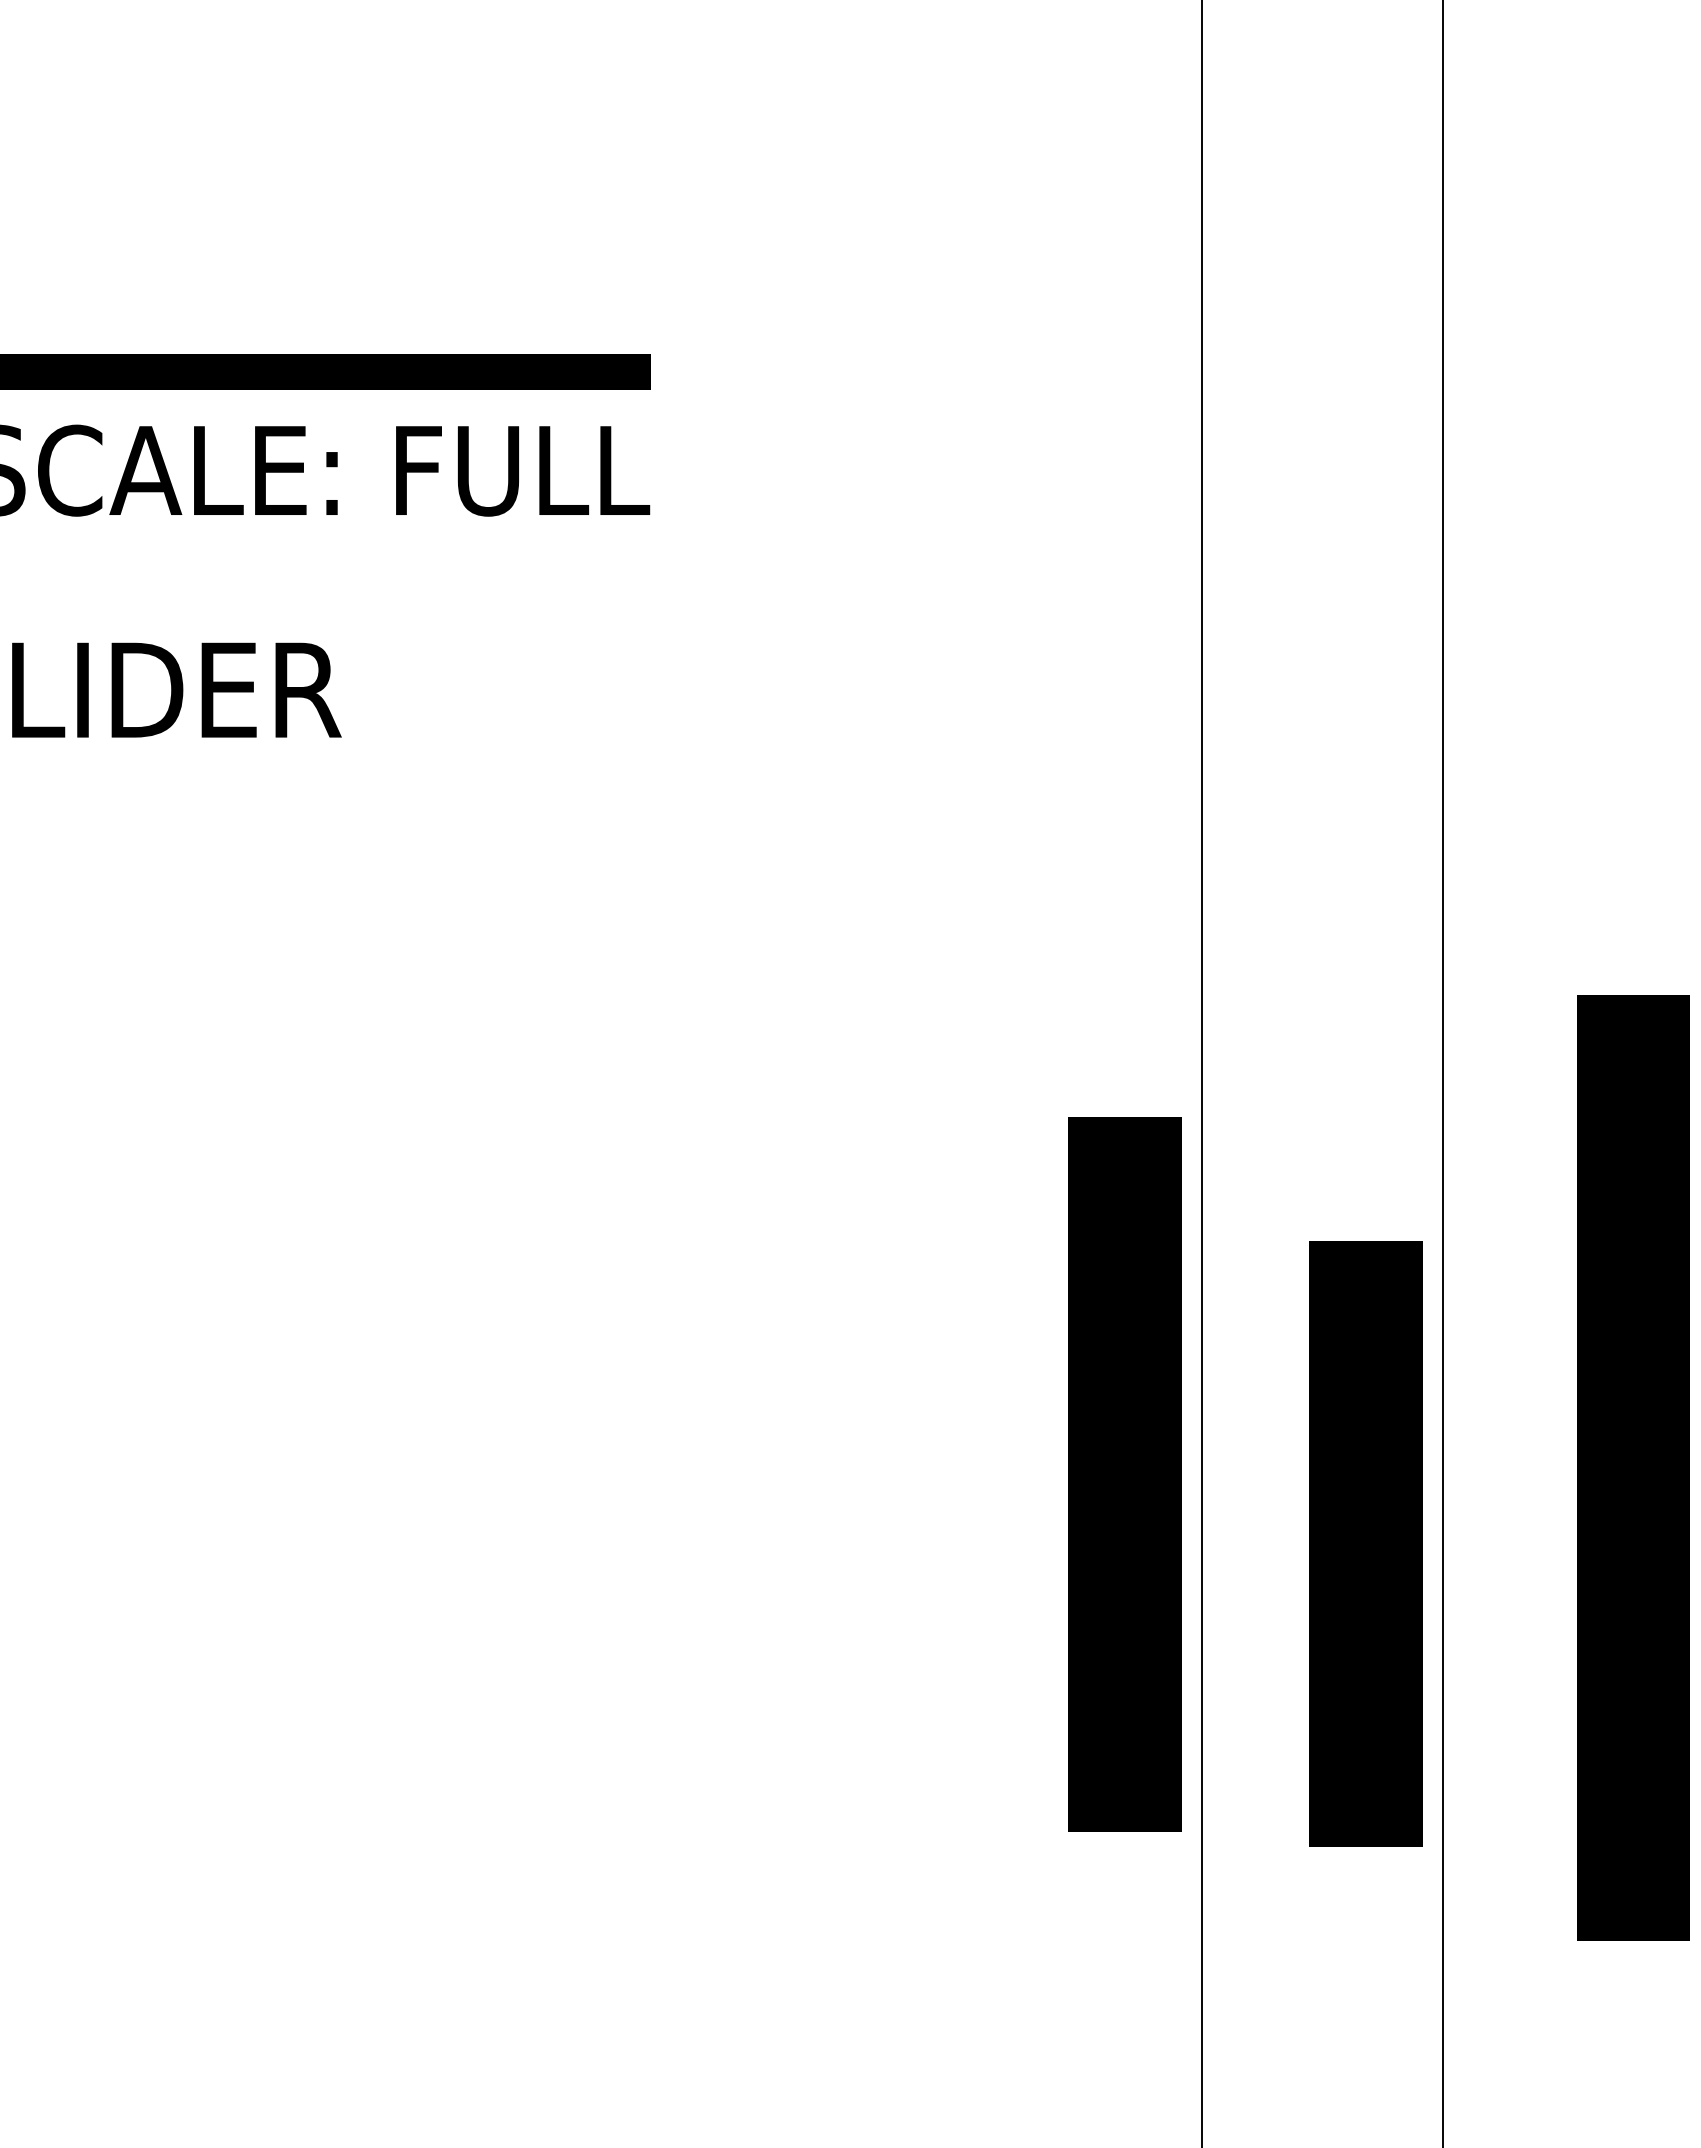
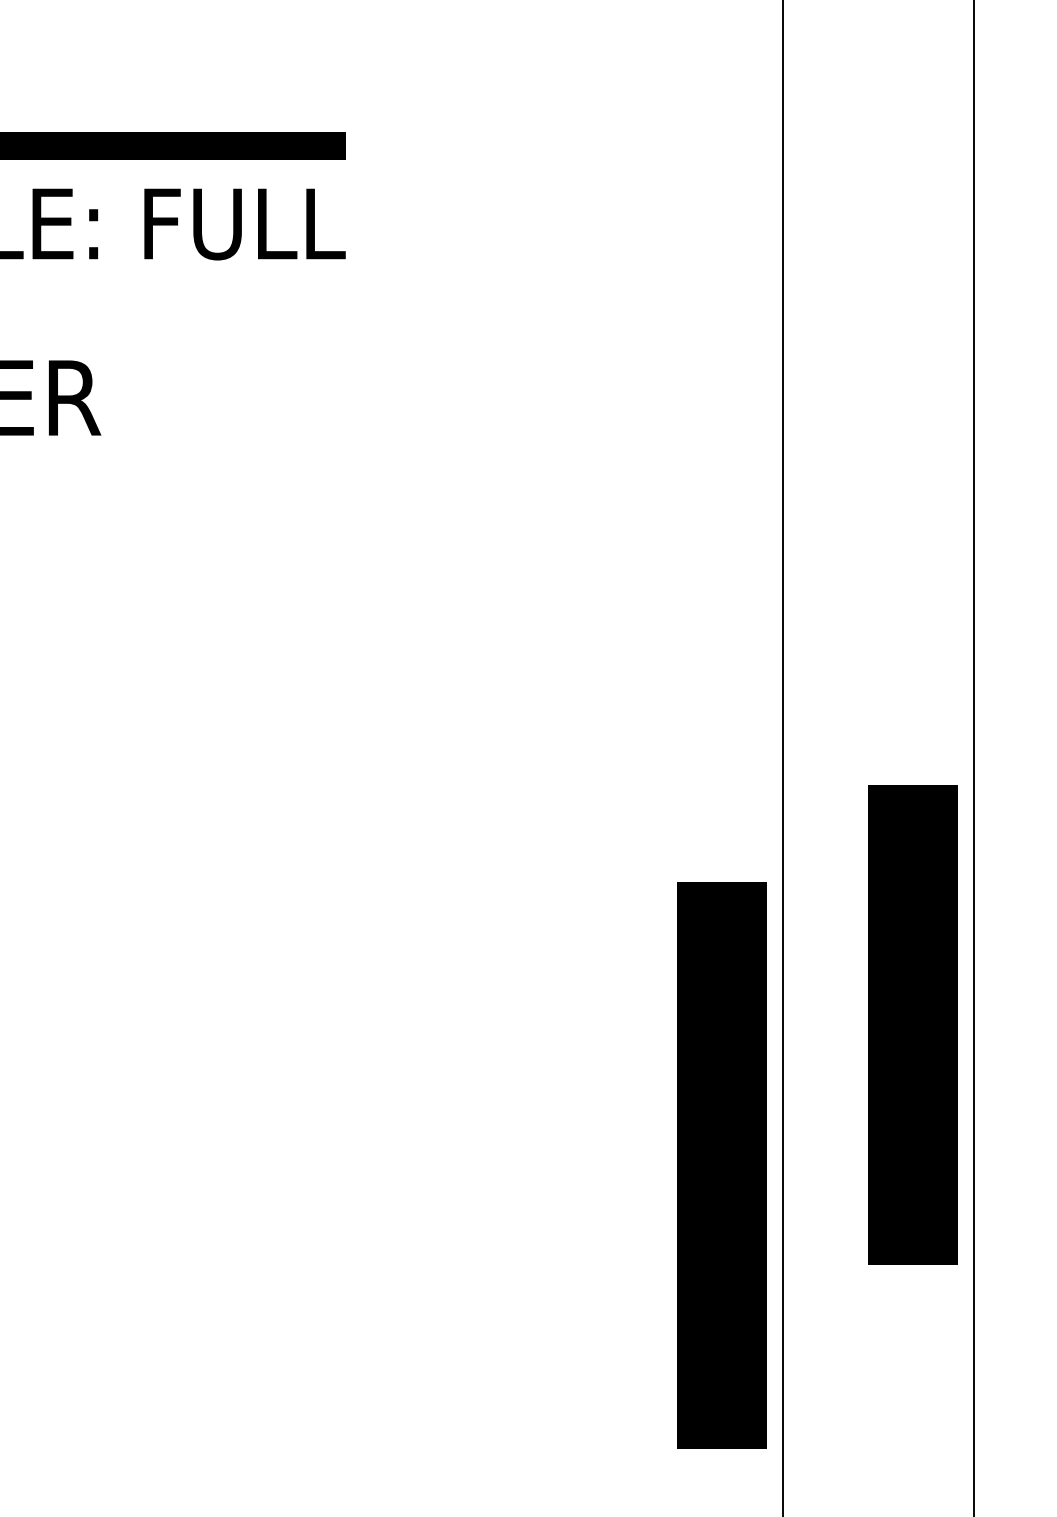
text: (1124, 1474) -> (721, 1165), moved
text: (1365, 1543) -> (912, 1025), moved

